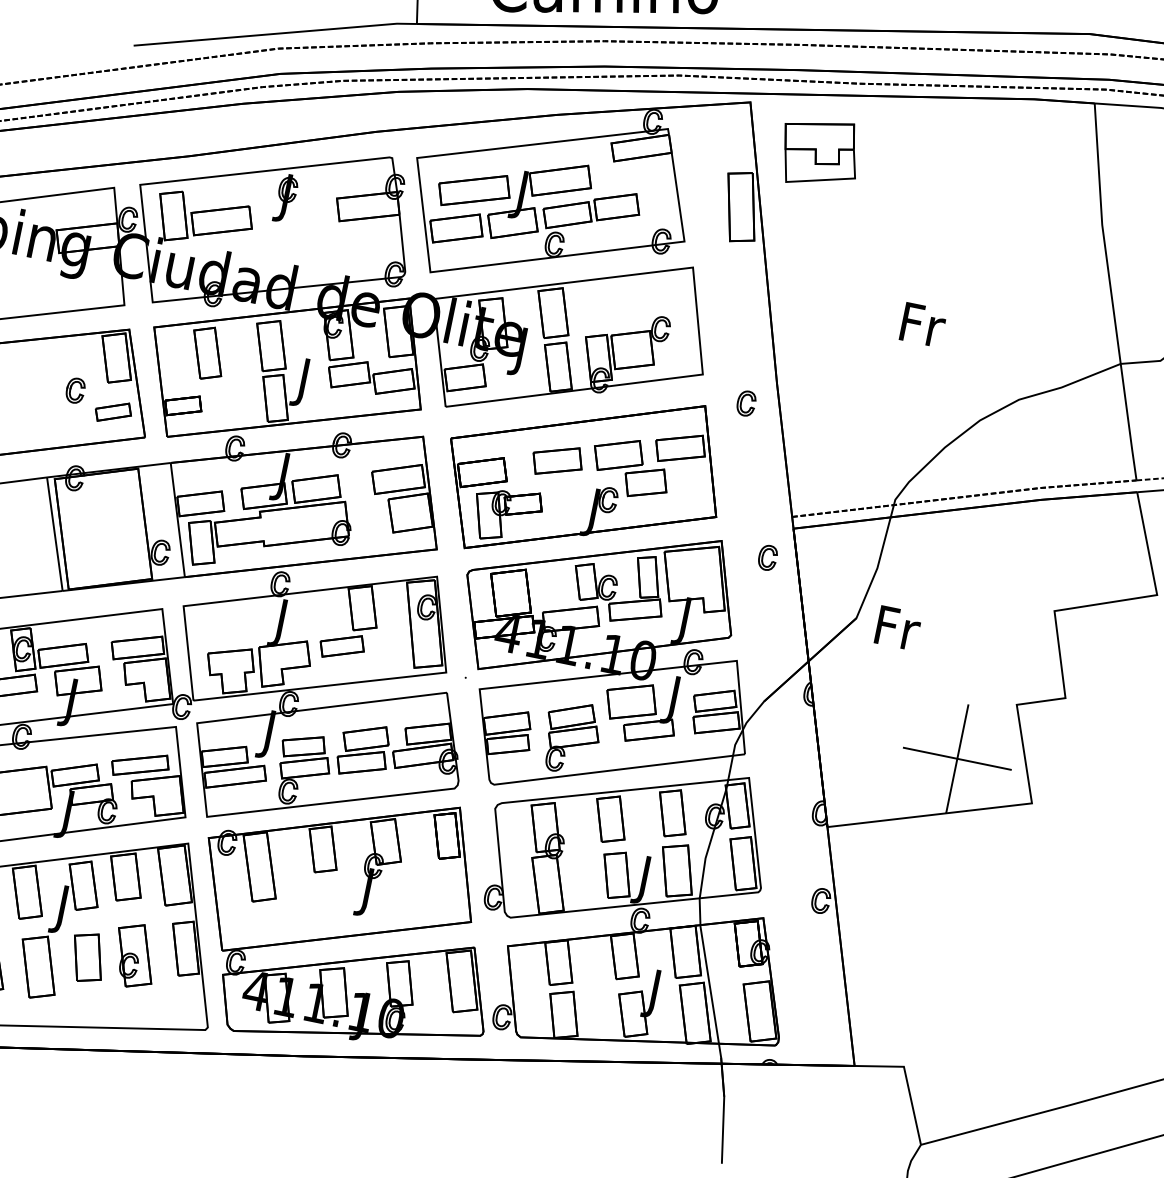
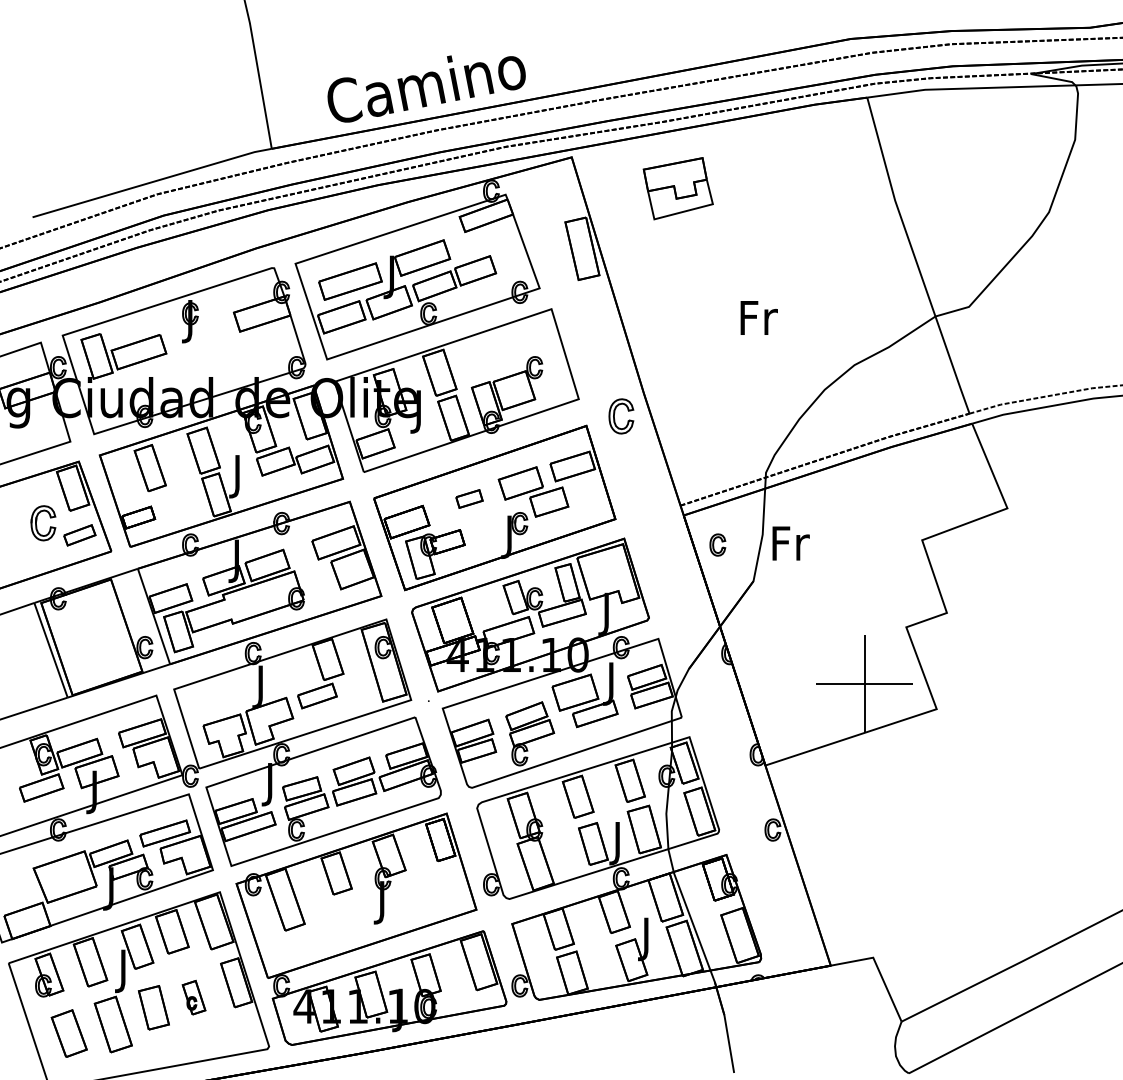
part: (819, 152) -> (677, 188), moved
part: (75, 390) -> (43, 523), size x1.6
part: (745, 403) -> (620, 416), size x1.6
part: (557, 460) -> (469, 498), size x0.6
part: (767, 557) -> (717, 544), moved
text: (897, 628) -> (790, 543), moved
part: (134, 955) -> (193, 997), size x0.6

